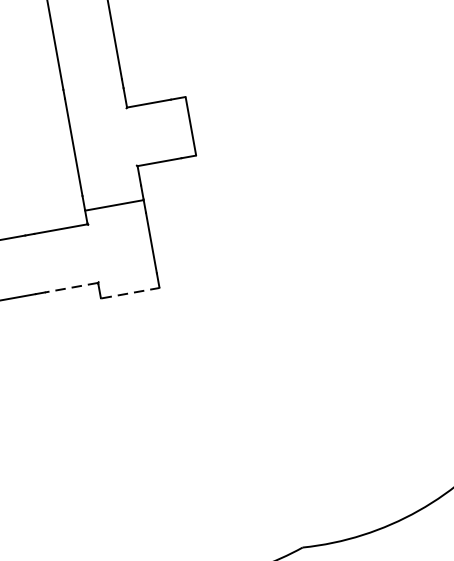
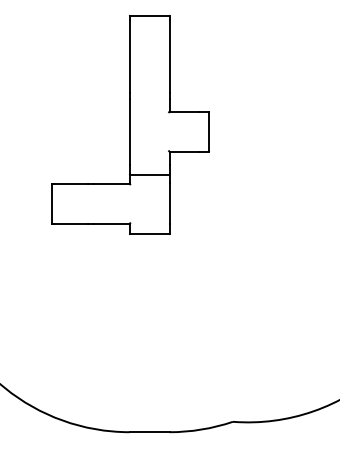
line: (71, 287) -> (111, 223), dashed -> solid
line: (131, 293) -> (150, 234), dashed -> solid

